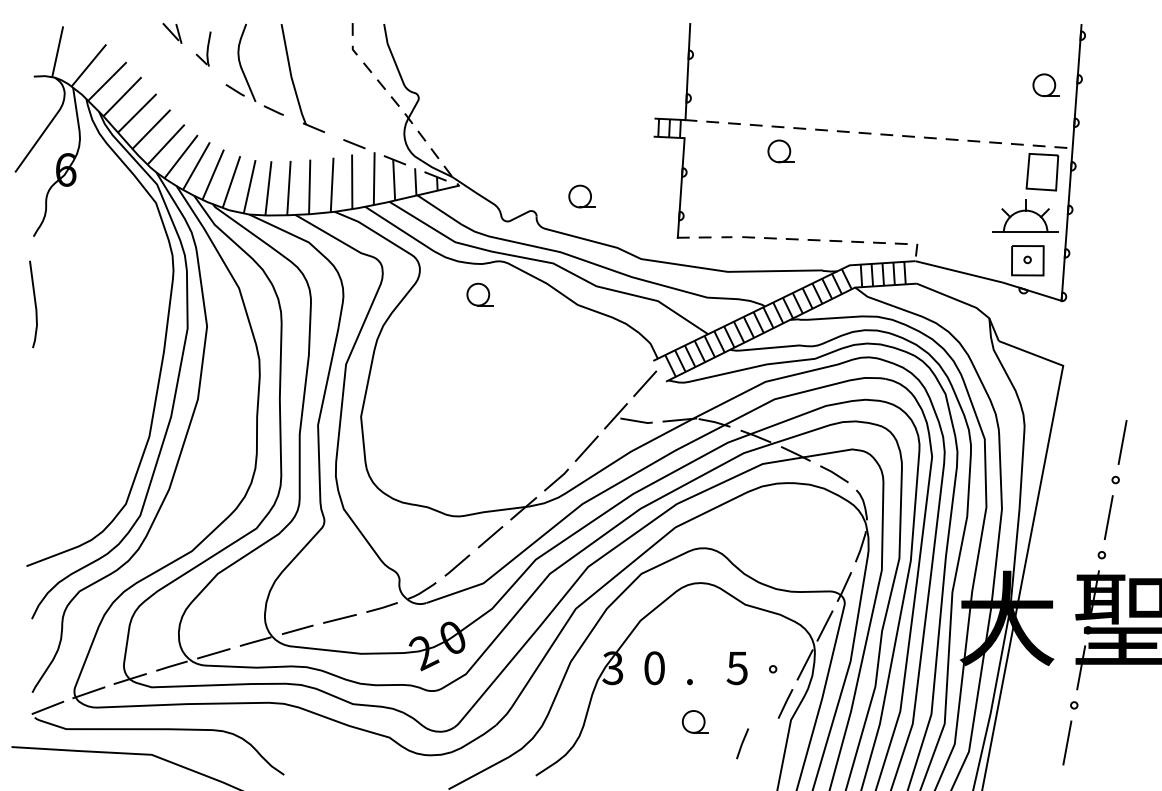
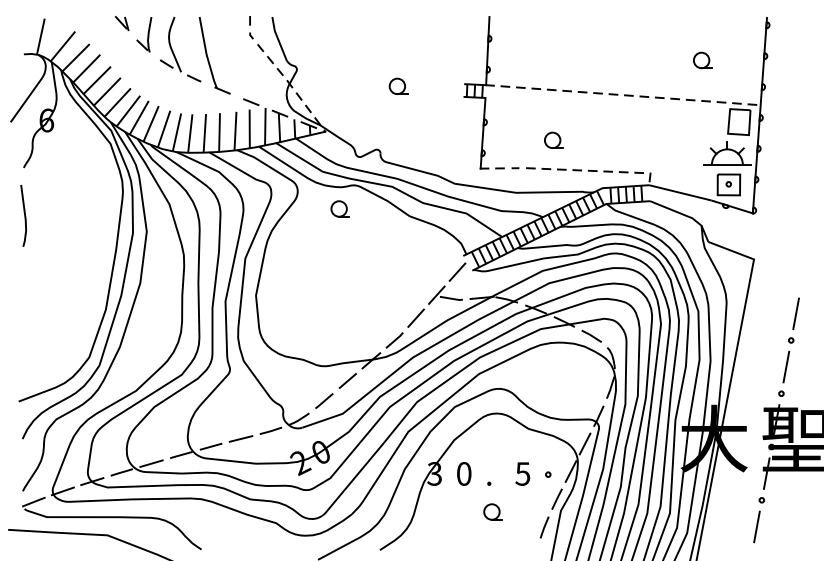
part: (203, 48) -> (144, 34), size x1.43
part: (1045, 85) -> (702, 60), moved
part: (780, 150) -> (553, 139), moved
part: (581, 195) -> (398, 85), moved
line: (742, 743) -> (544, 527), moved

